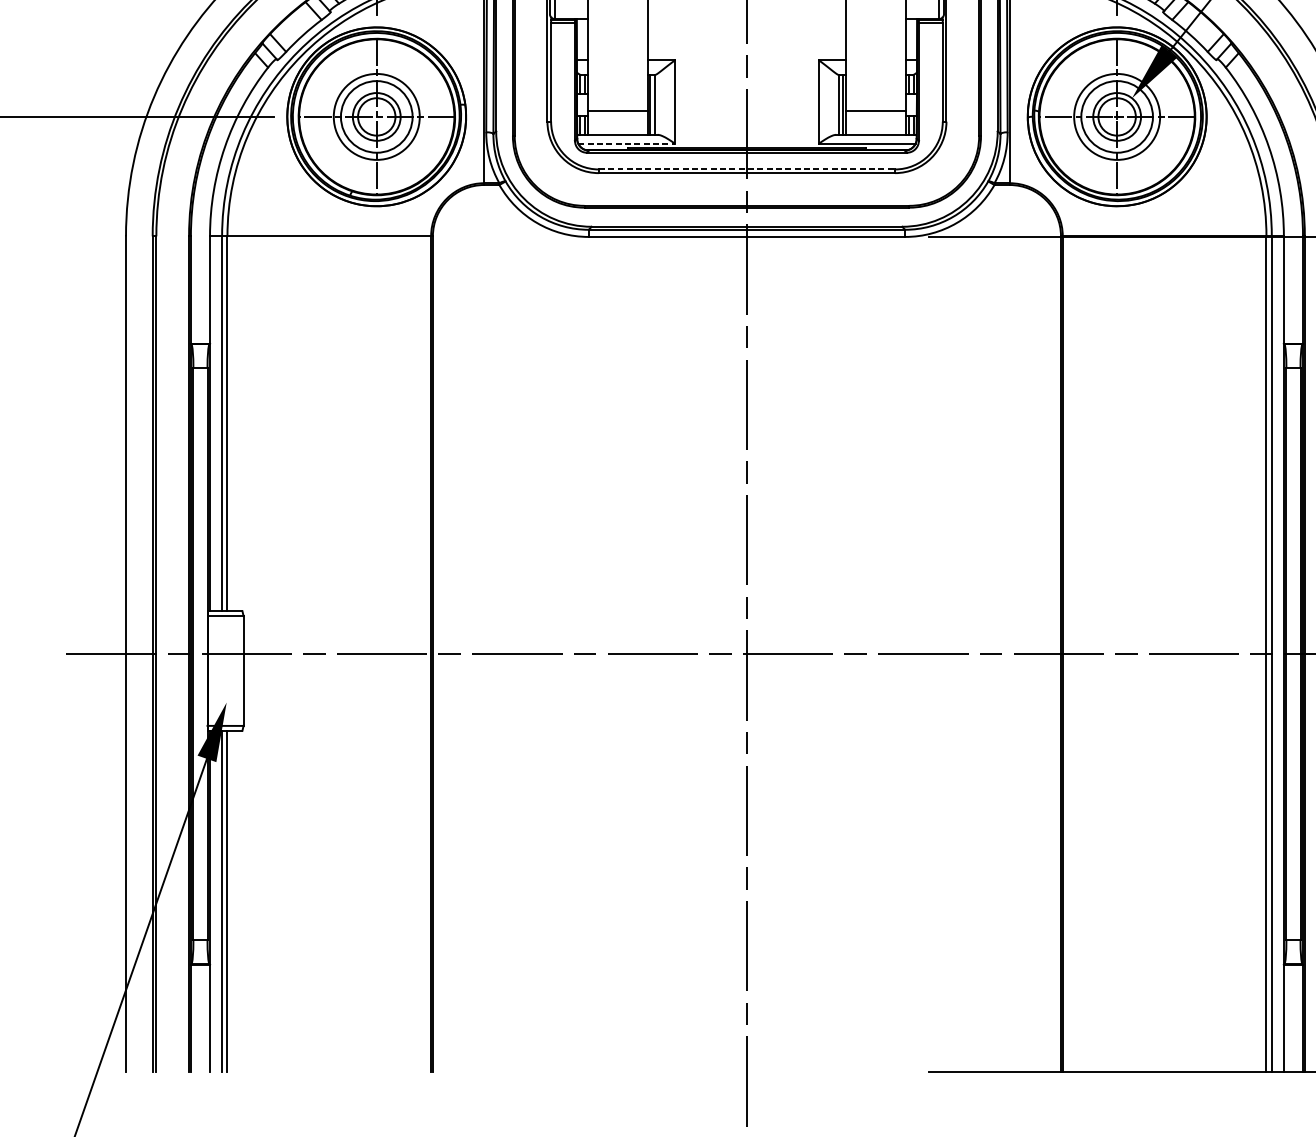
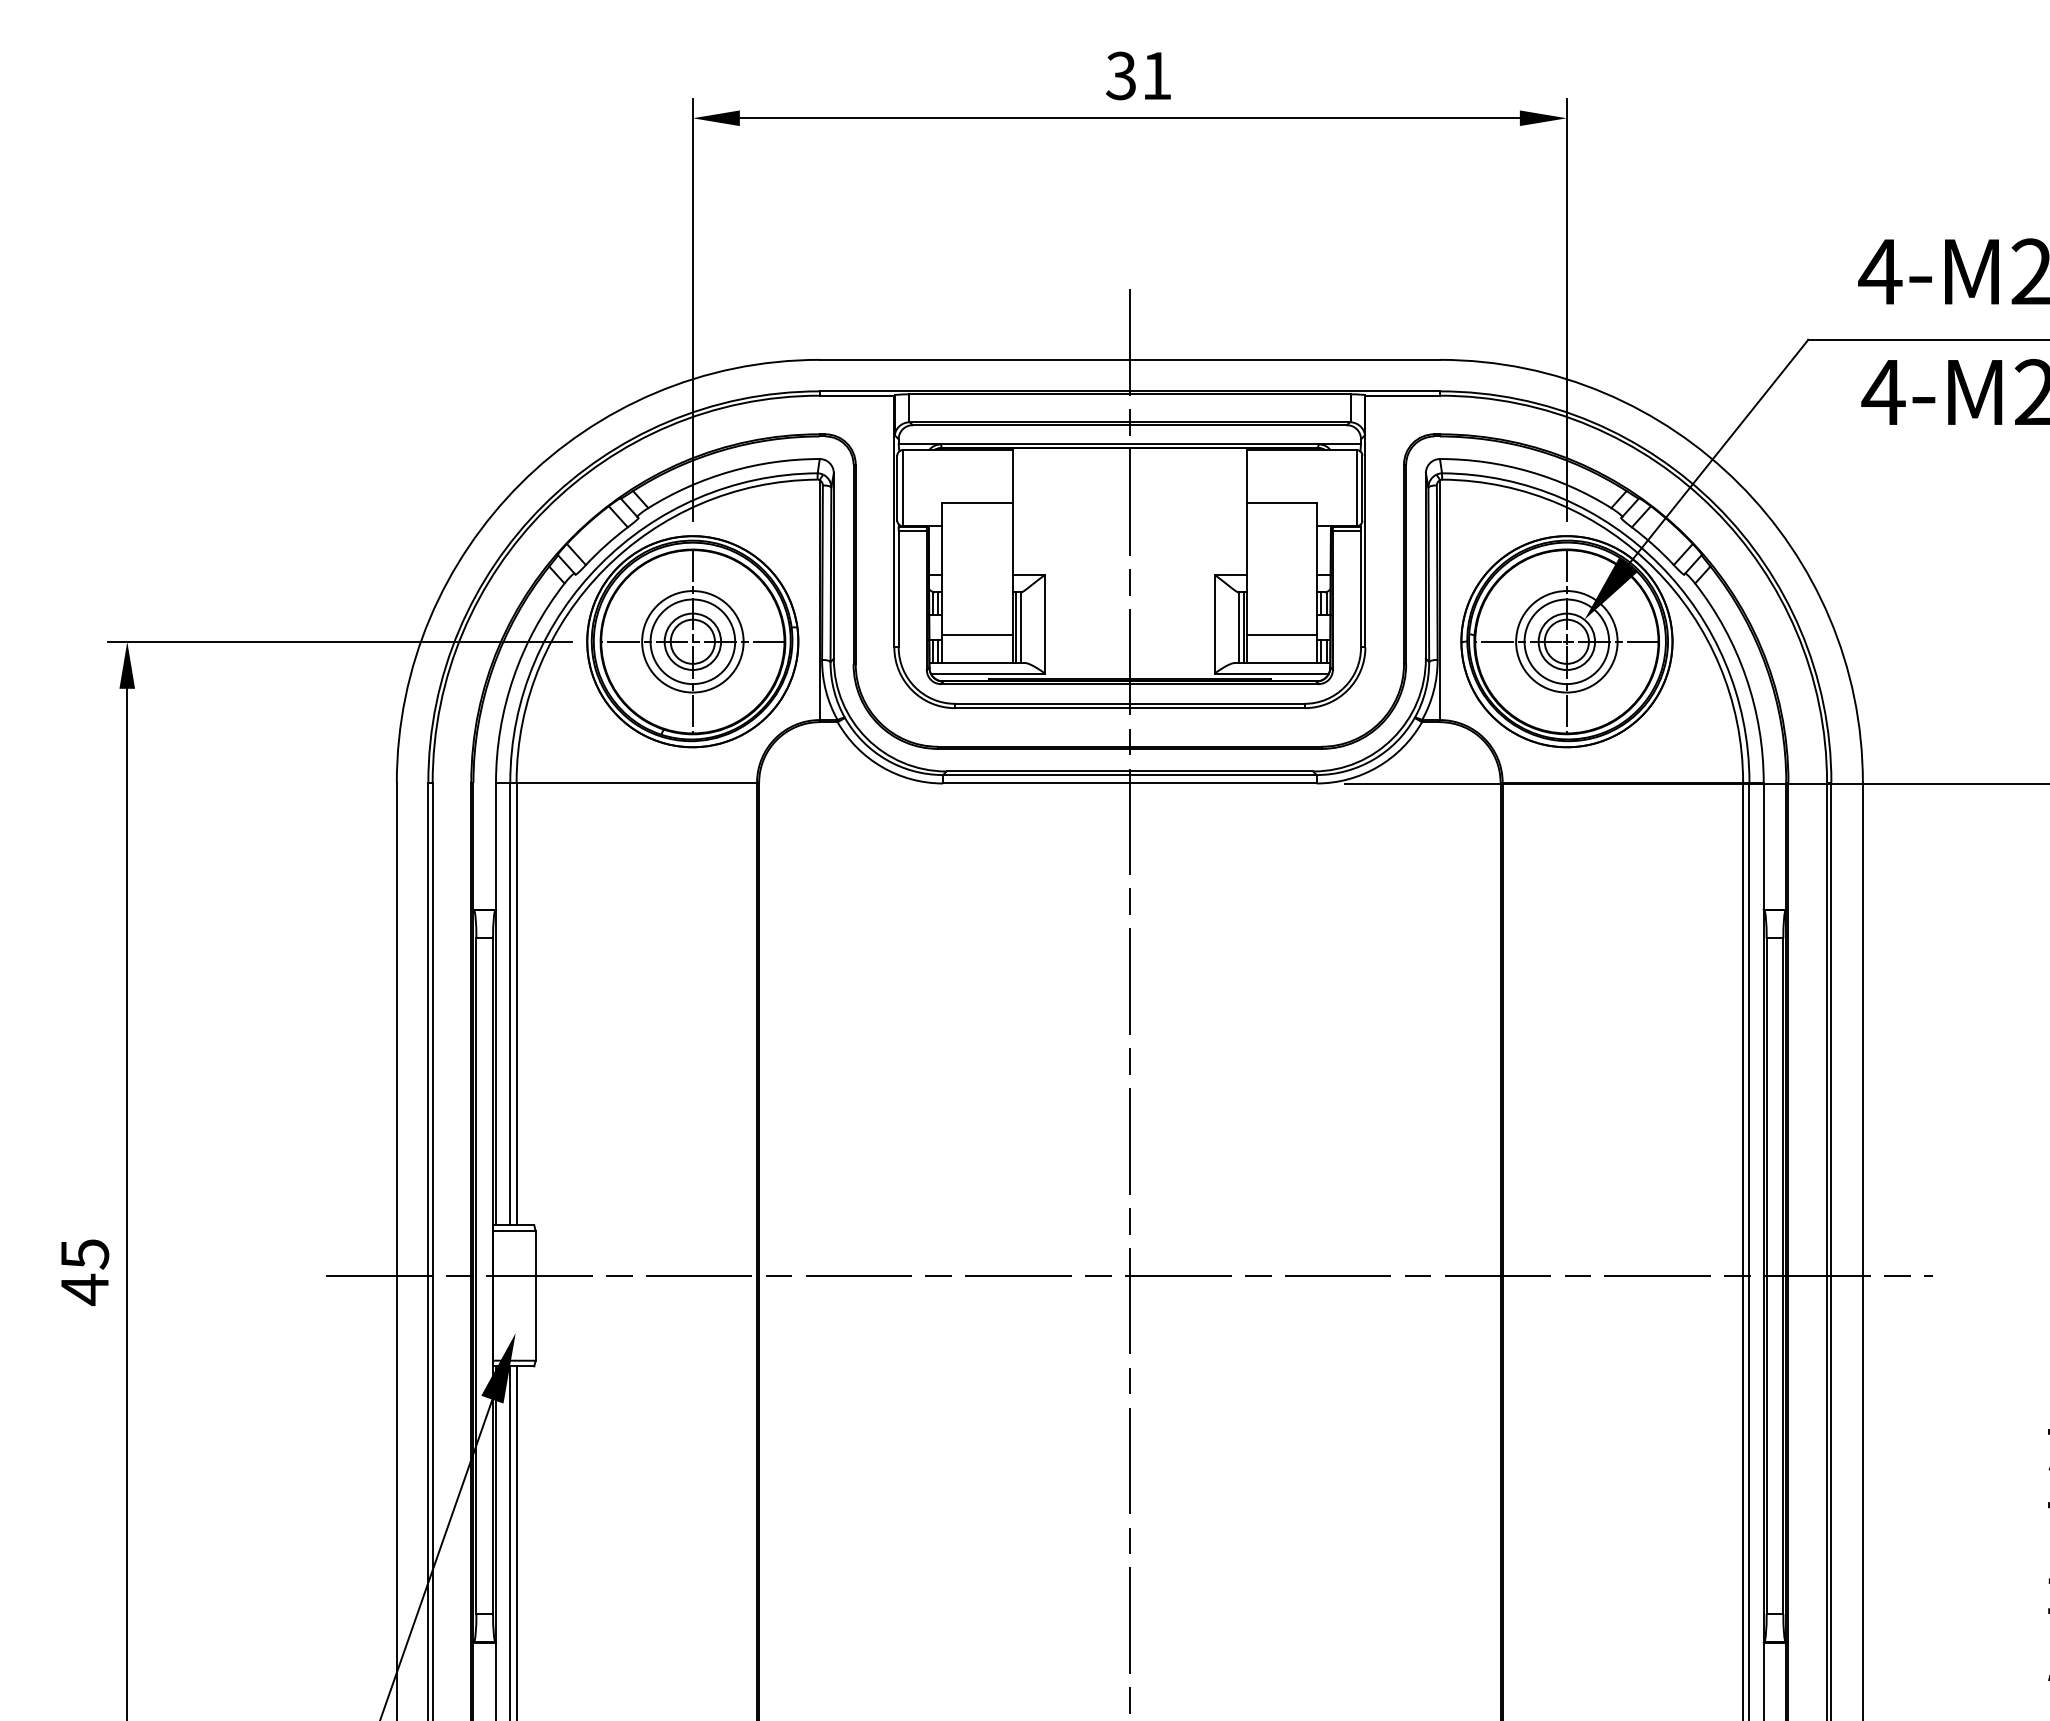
line: (627, 143) -> (988, 673), dashed -> solid
line: (746, 169) -> (1129, 703), dashed -> solid

